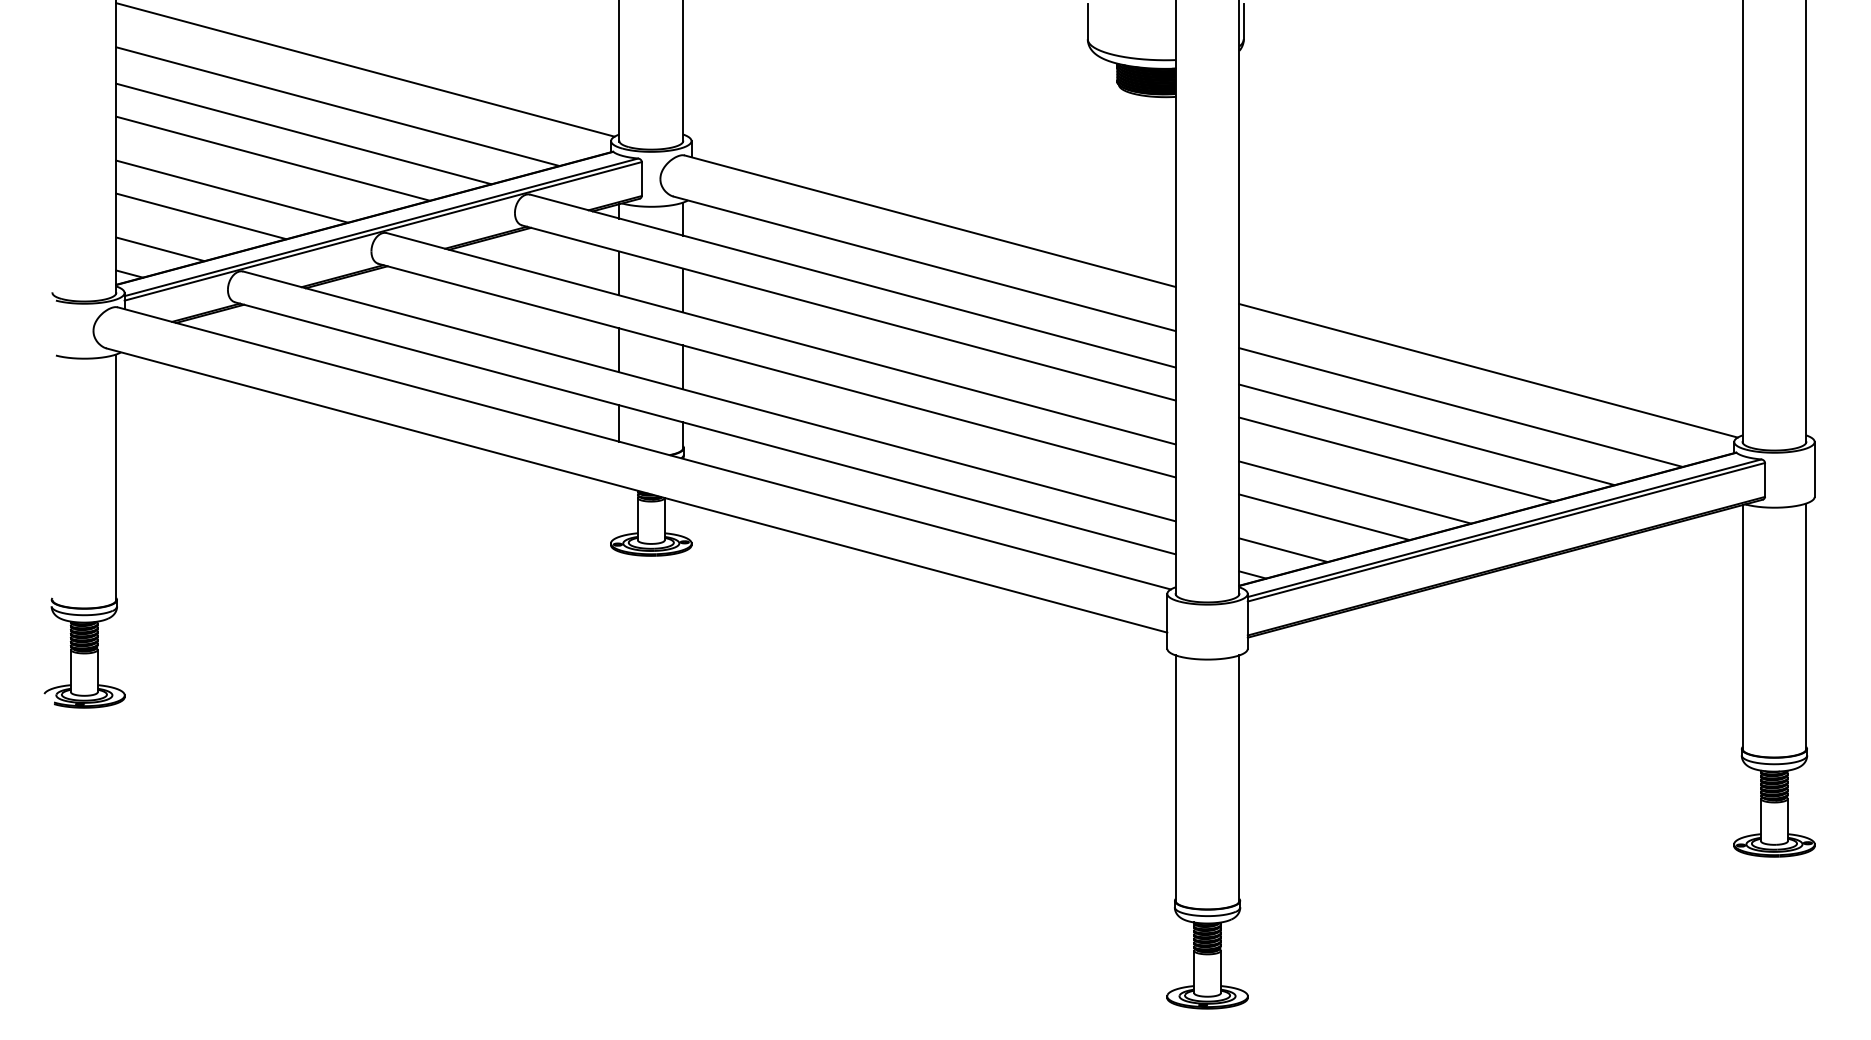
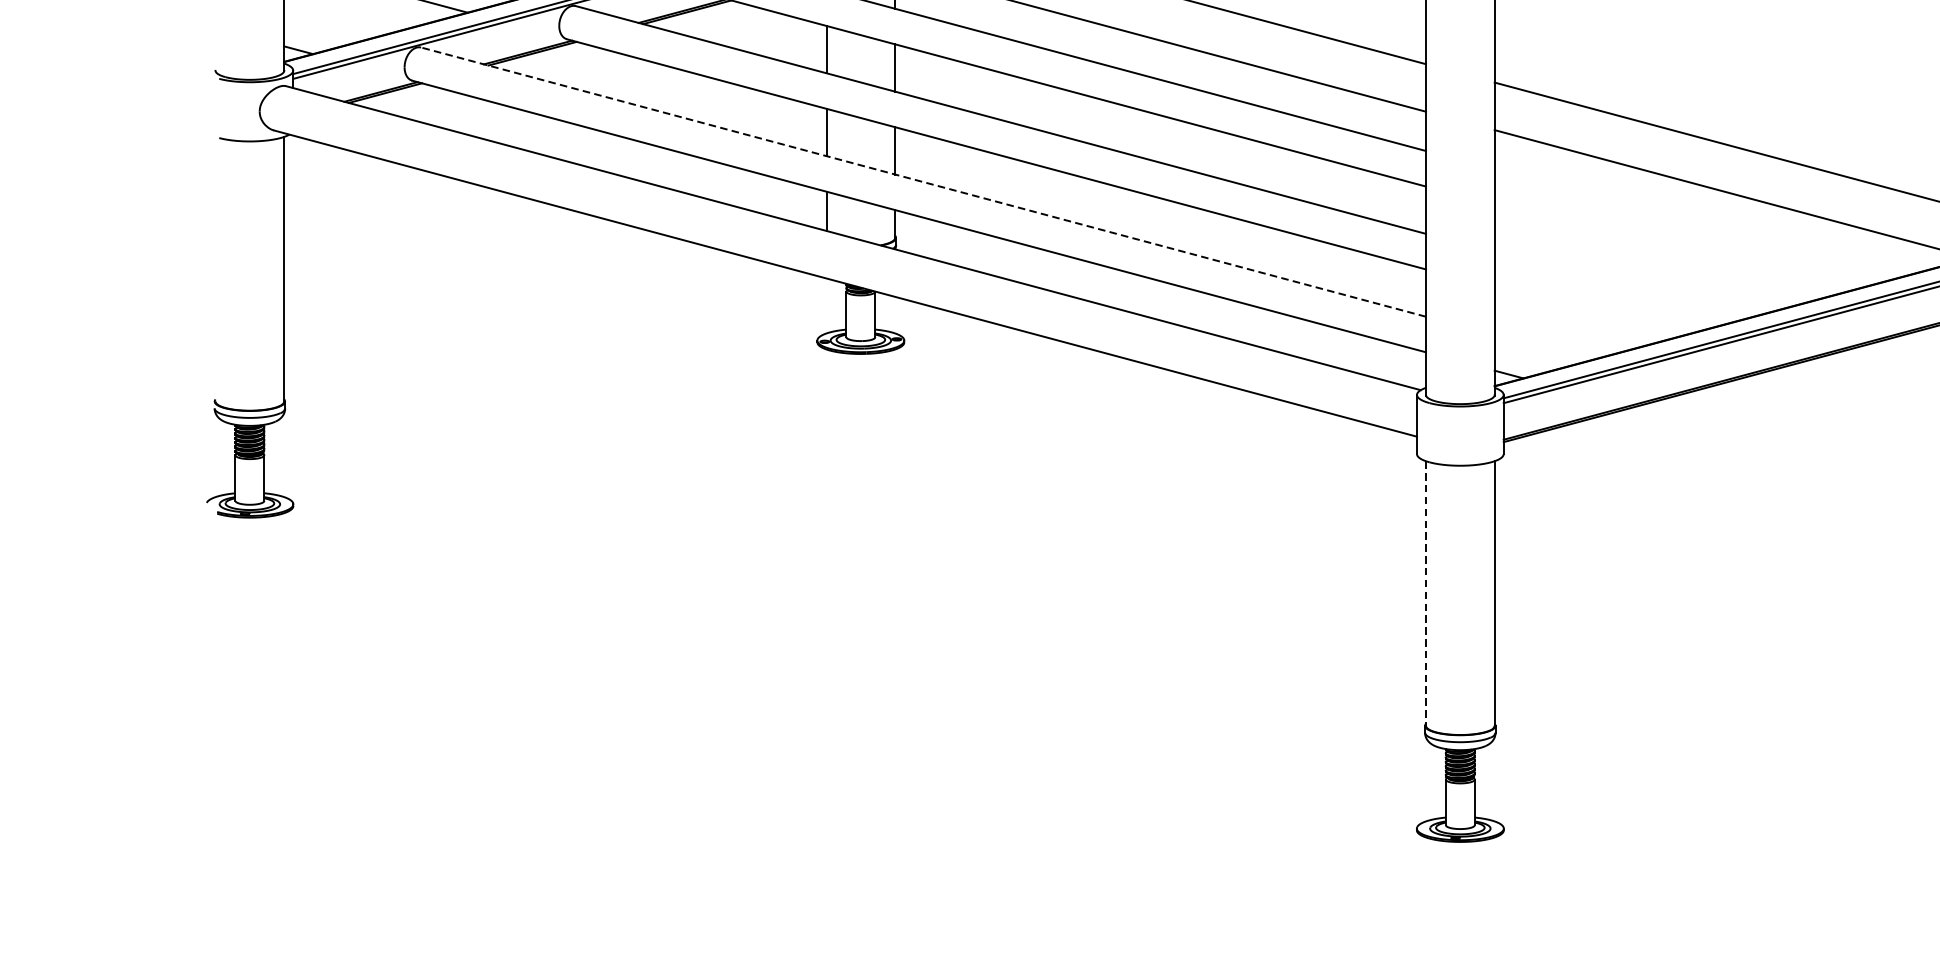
line: (160, 249) -> (331, 23), removed
line: (709, 396) -> (923, 182), solid -> dashed
line: (1426, 434) -> (1696, 223), removed
line: (1396, 459) -> (1663, 250), removed
line: (1355, 492) -> (1619, 285), removed
line: (1324, 517) -> (1586, 312), removed
line: (1283, 550) -> (1542, 348), removed
line: (1175, 778) -> (1425, 593), solid -> dashed

